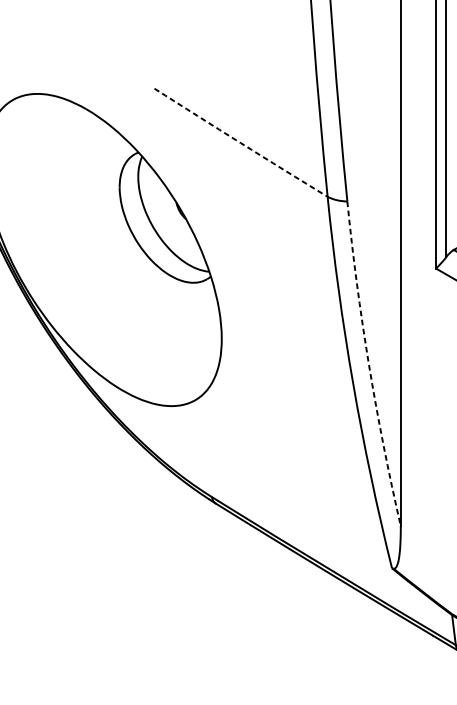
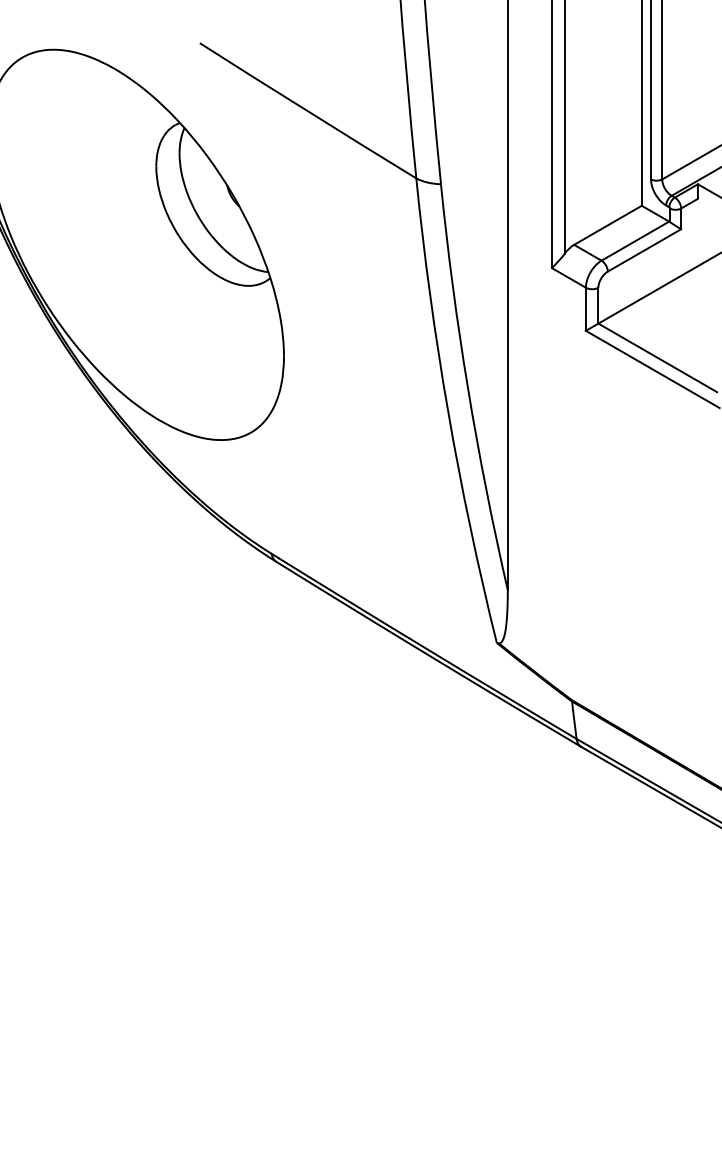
arc: (240, 143) -> (307, 111), dashed -> solid
arc: (368, 364) -> (467, 388), dashed -> solid

